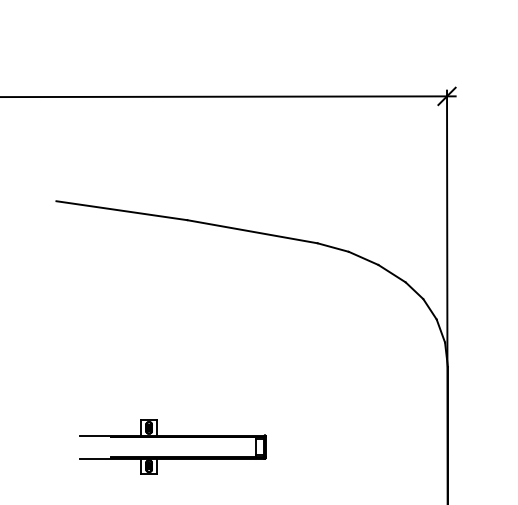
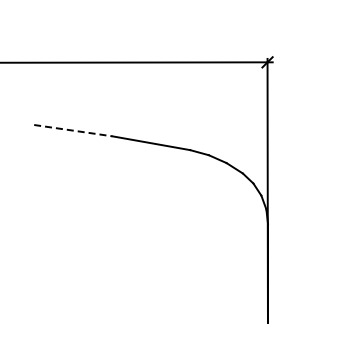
line: (122, 210) -> (73, 130), solid -> dashed
part: (172, 446) -> (103, 271), removed

